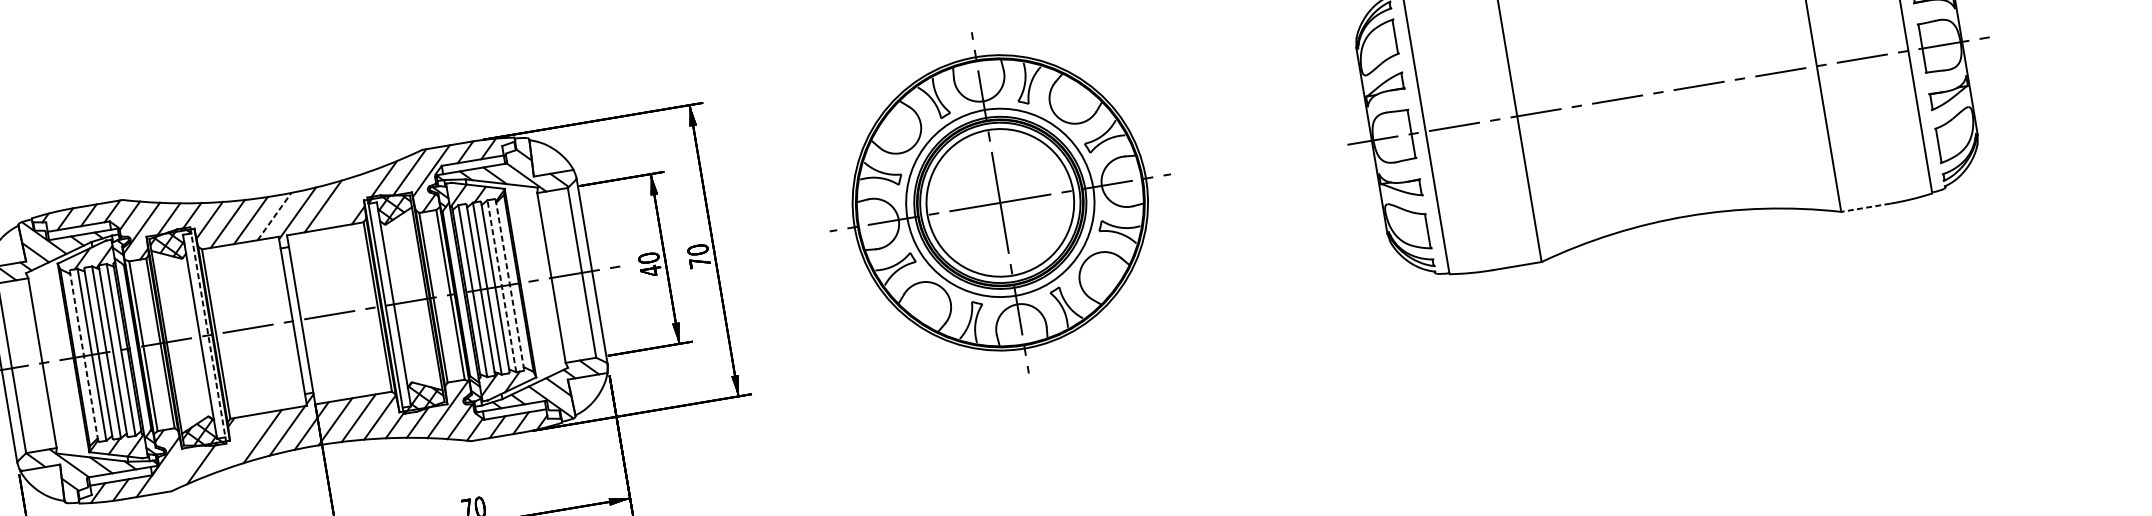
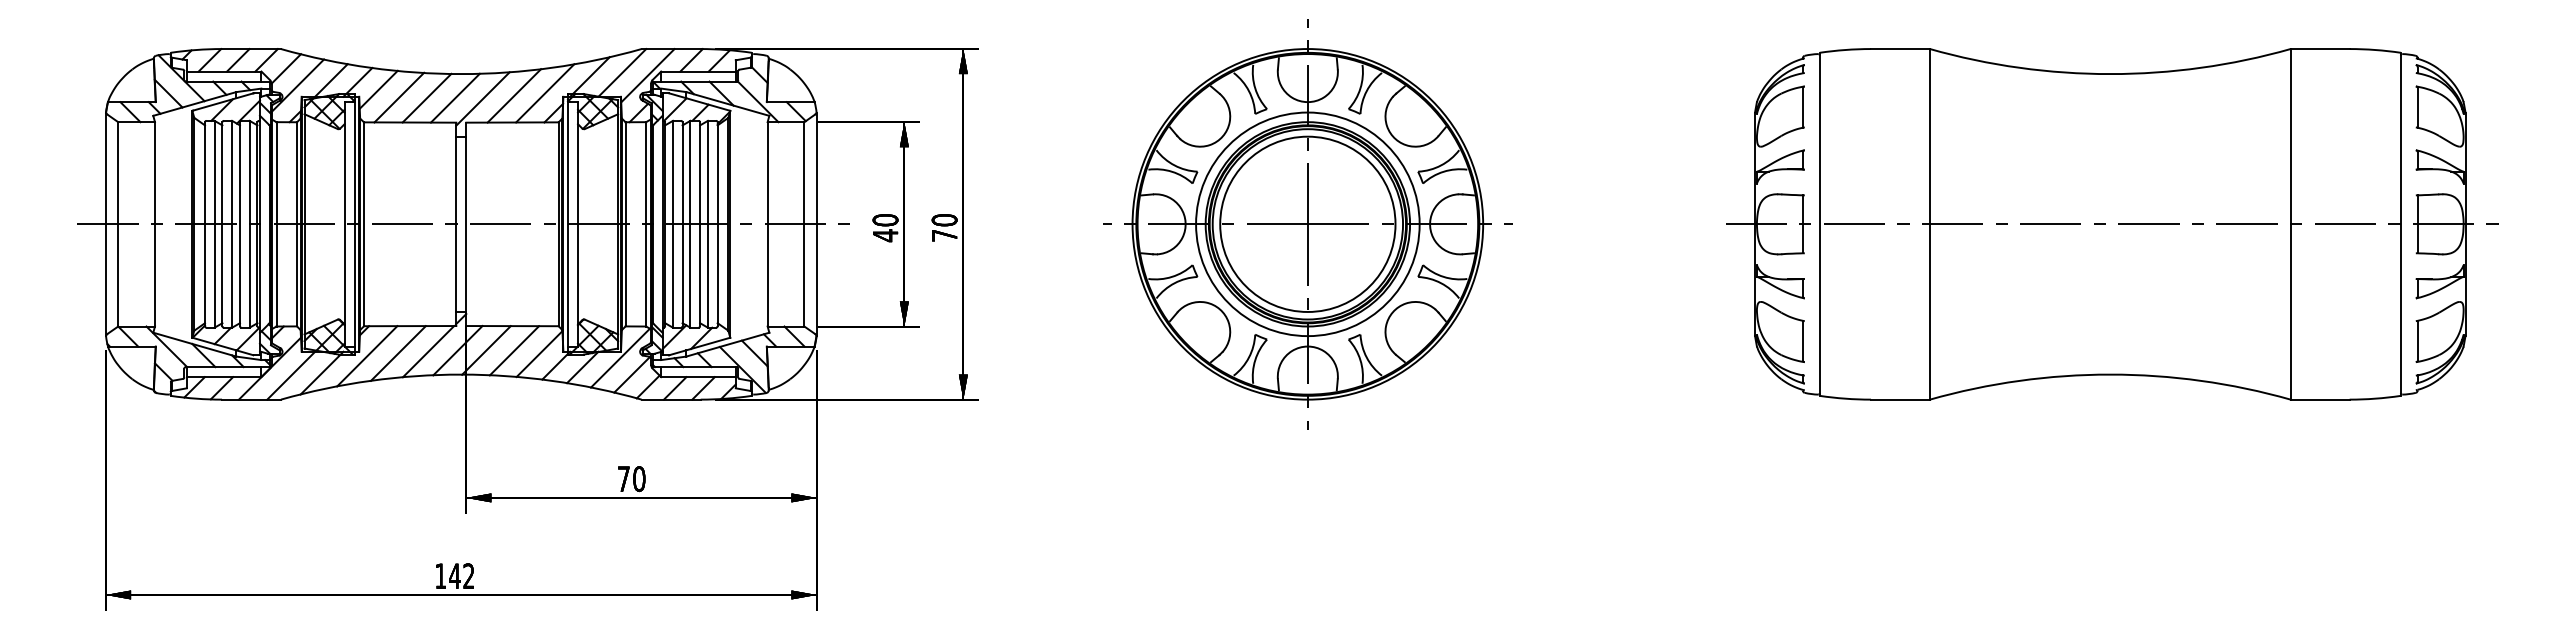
line: (348, 200) -> (545, 93), added
line: (1866, 207) -> (2320, 399), dashed -> solid
line: (274, 216) -> (455, 98), dashed -> solid
line: (501, 285) -> (707, 223), dashed -> solid
line: (509, 285) -> (717, 224), dashed -> solid
line: (208, 334) -> (354, 223), dashed -> solid
line: (83, 356) -> (204, 224), dashed -> solid
line: (237, 443) -> (367, 356), added
line: (176, 469) -> (291, 375), added

